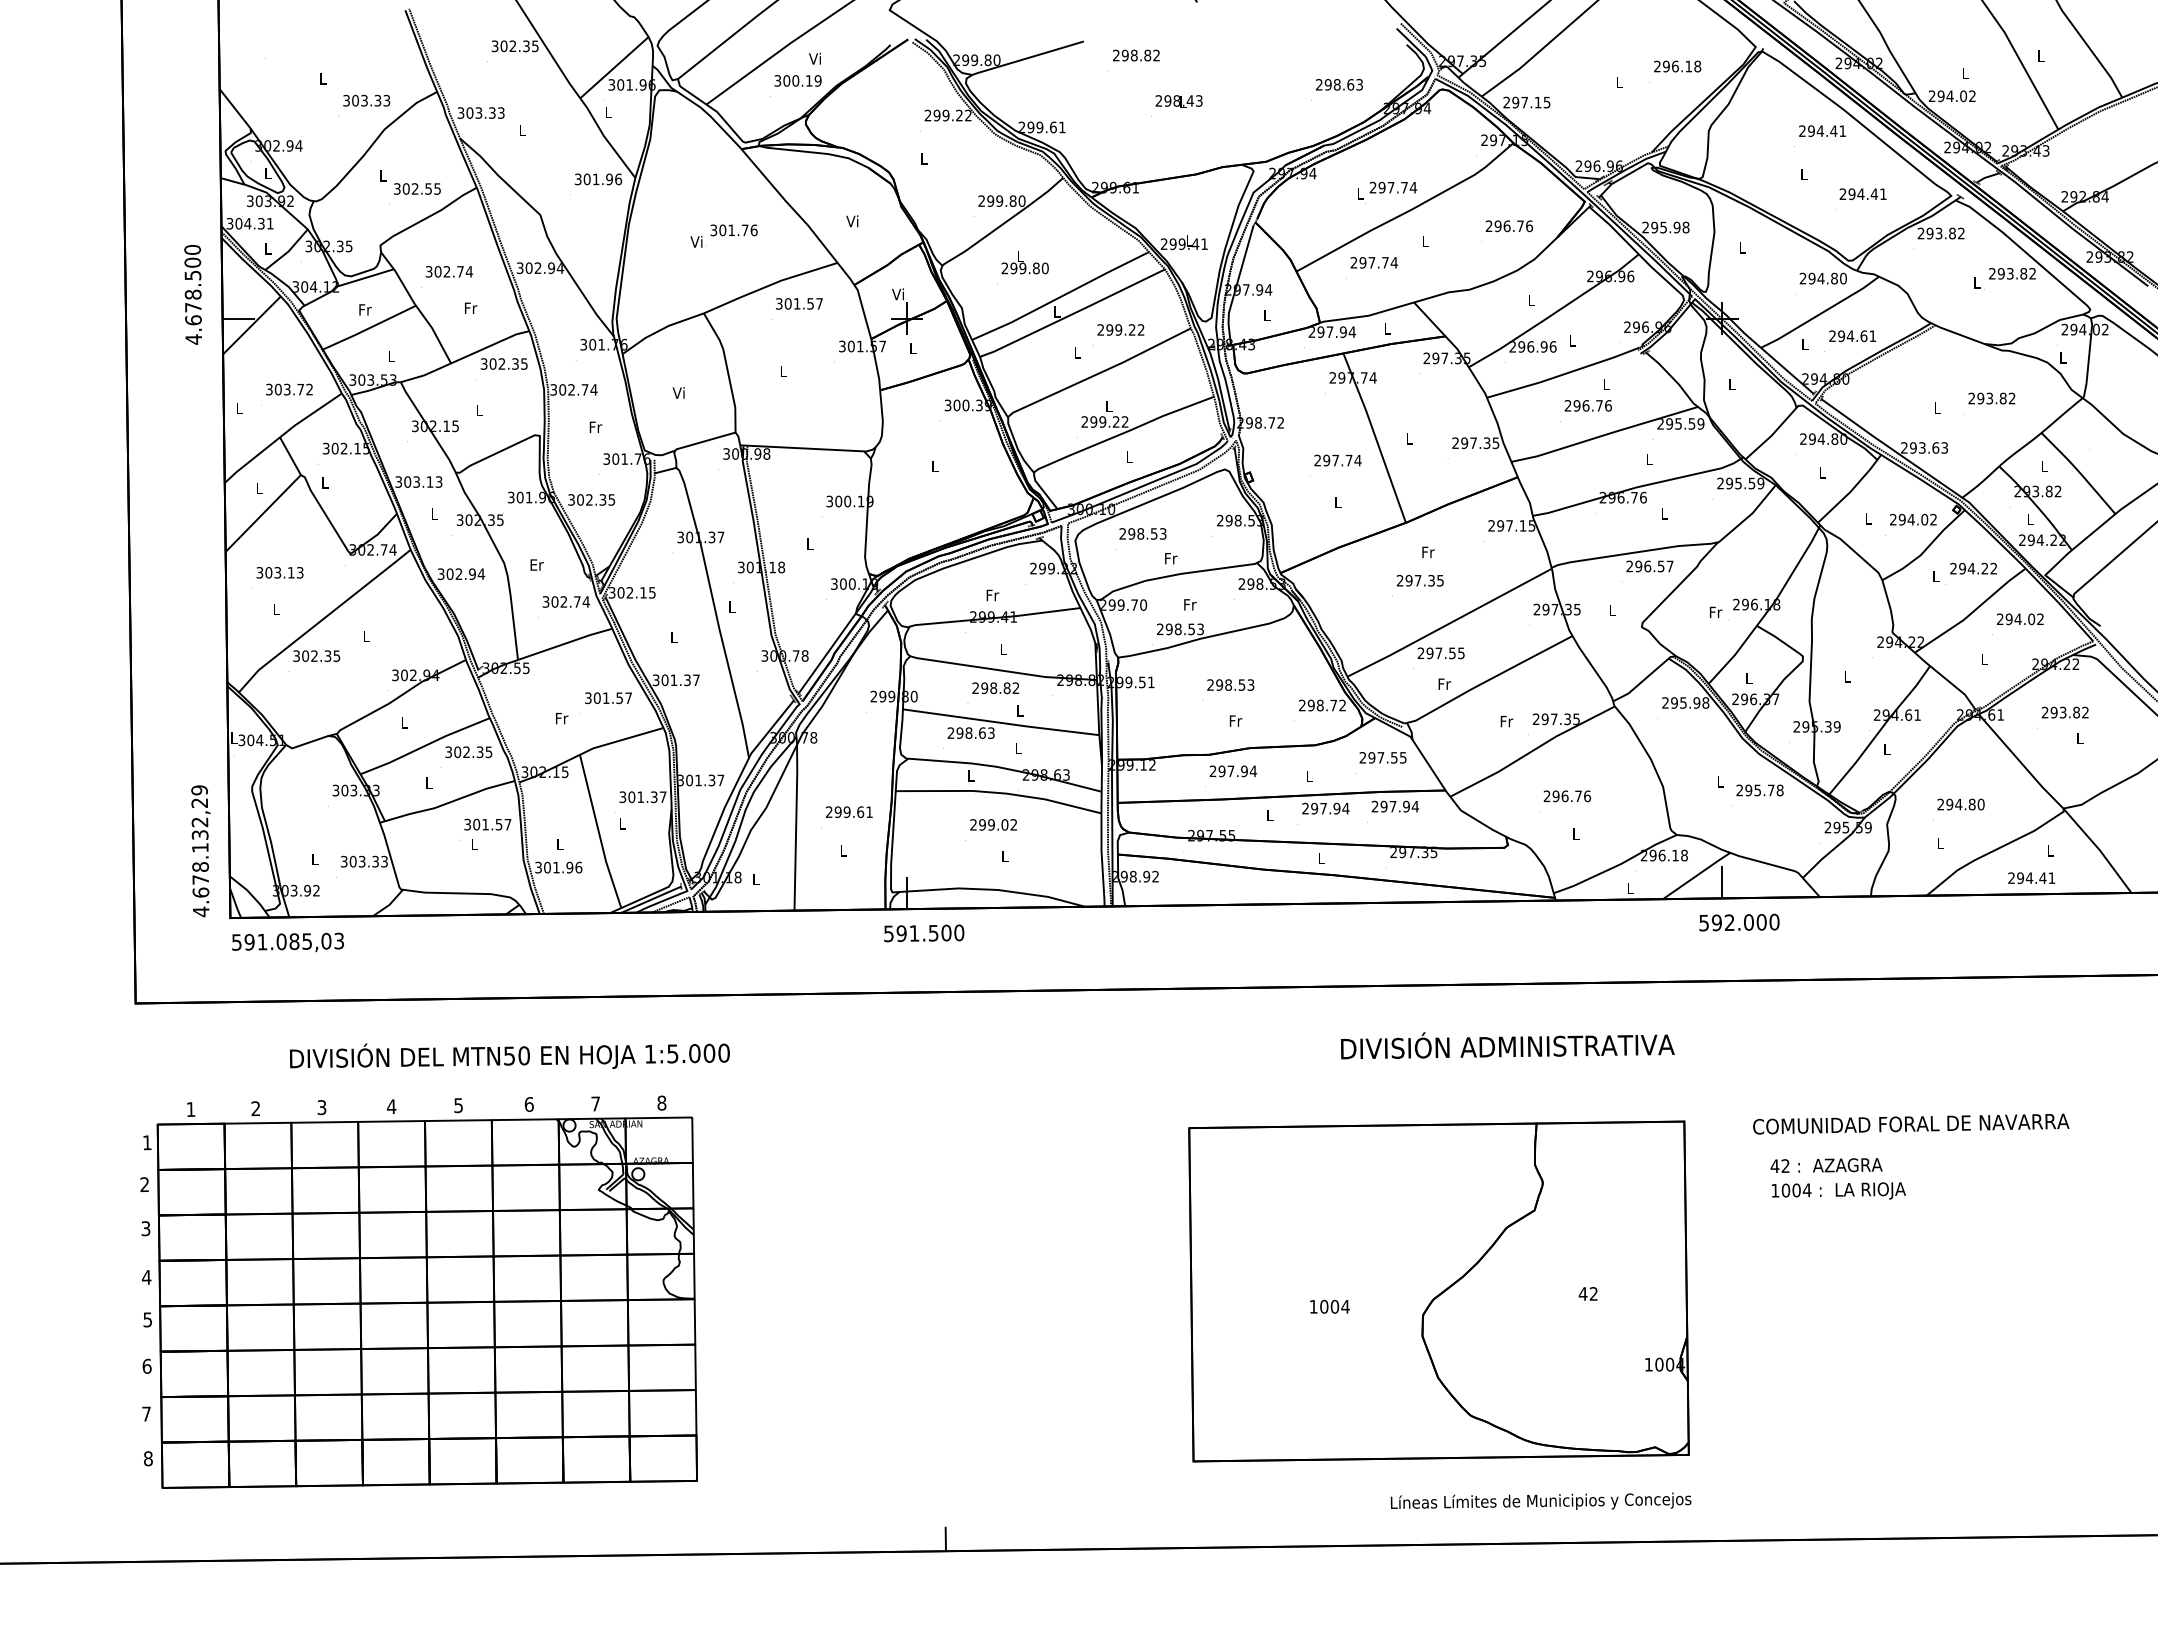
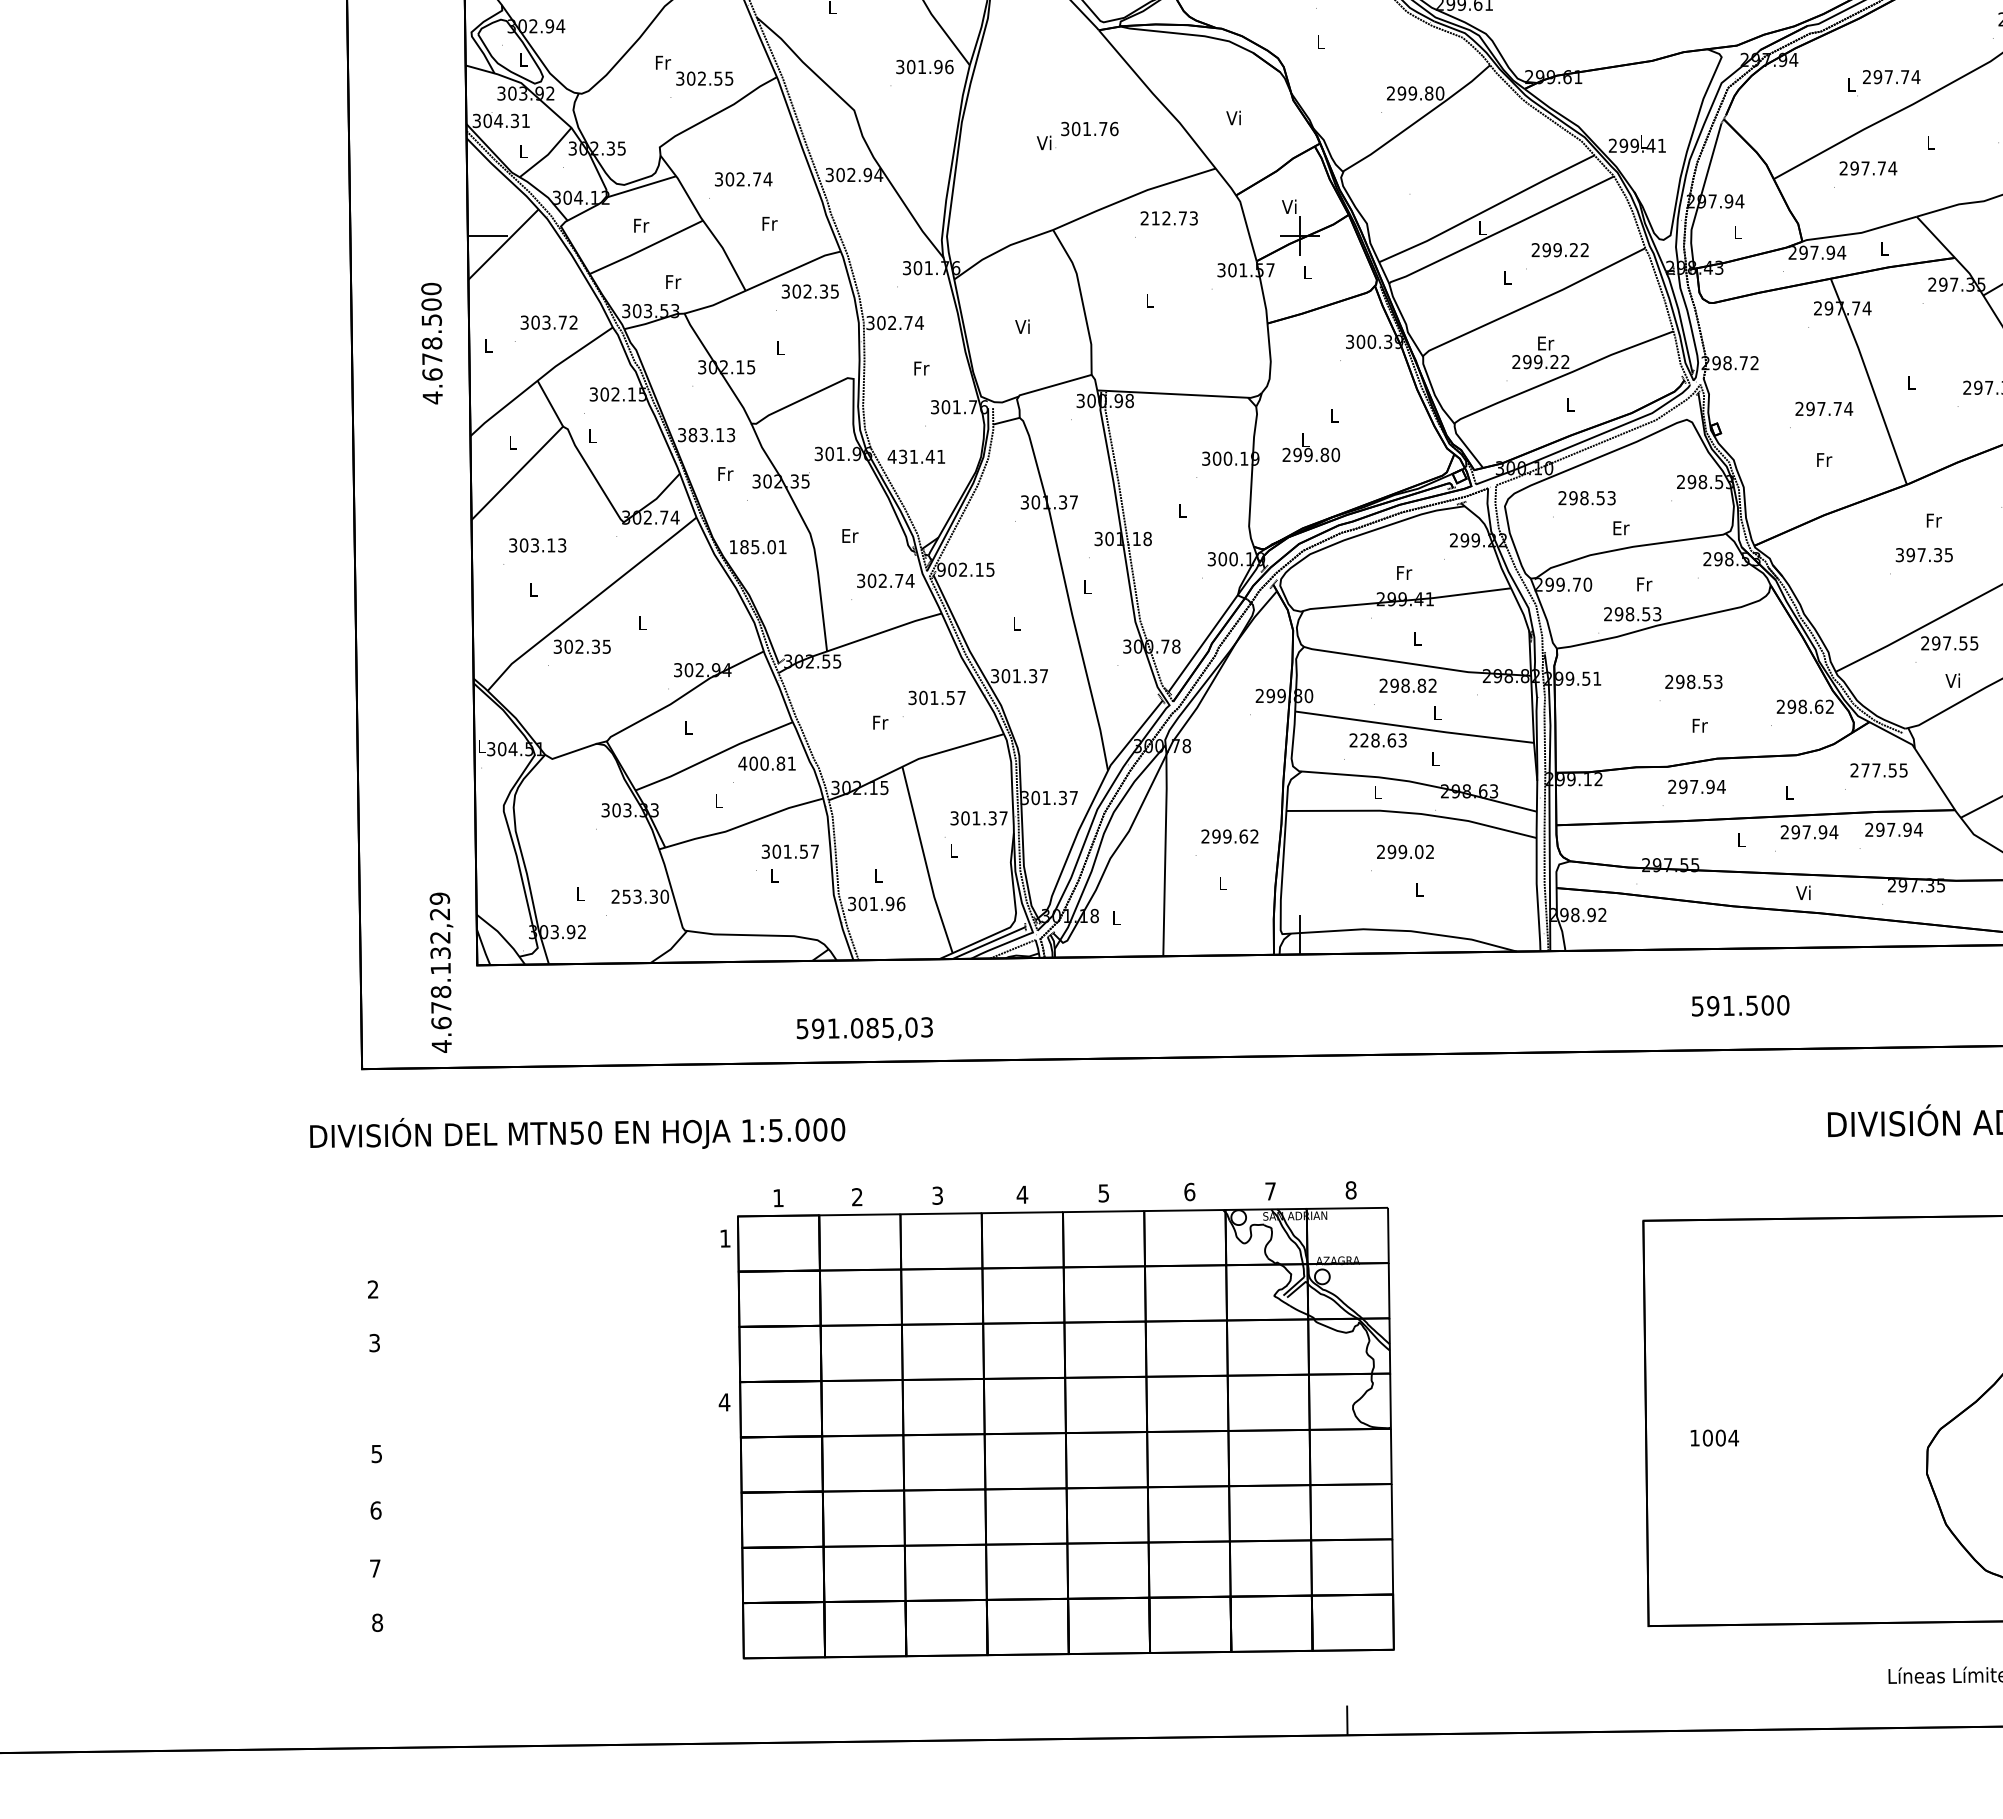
text: (383, 175) -> (663, 62), L -> Fr
text: (1024, 262) -> (1310, 447), moved
text: (192, 294) -> (431, 343), moved
text: (799, 303) -> (1169, 217), 301.57 -> 212.73
text: (391, 355) -> (673, 281), L -> Fr
text: (1108, 406) -> (1545, 343), L -> Er
text: (407, 481) -> (692, 434), 303.13 -> 383.13
text: (591, 499) -> (916, 456), 302.35 -> 431.41
text: (1338, 502) -> (1824, 459), L -> Fr
text: (434, 513) -> (725, 473), L -> Fr
text: (1170, 558) -> (1620, 528), Fr -> Er
text: (461, 574) -> (758, 547), 302.94 -> 185.01
text: (1399, 580) -> (1899, 554), 297.35 -> 397.35
text: (611, 592) -> (940, 569), 302.15 -> 902.15
text: (1444, 683) -> (1953, 680), Fr -> Vi
text: (1333, 705) -> (1818, 706), 298.72 -> 298.62
text: (959, 732) -> (1363, 739), 298.63 -> 228.63
text: (468, 752) -> (766, 763), 302.35 -> 400.81
text: (1371, 757) -> (1865, 770), 297.55 -> 277.55
text: (869, 811) -> (1254, 835), 299.61 -> 299.62
text: (200, 851) -> (440, 973), moved
text: (1320, 858) -> (1802, 892), L -> Vi
text: (364, 861) -> (640, 896), 303.33 -> 253.30
text: (924, 933) -> (1740, 1005), moved
text: (287, 941) -> (864, 1027), moved
text: (509, 1055) -> (577, 1132), moved
part: (419, 1291) -> (1056, 1419), moved
text: (1329, 1306) -> (1714, 1437), moved

